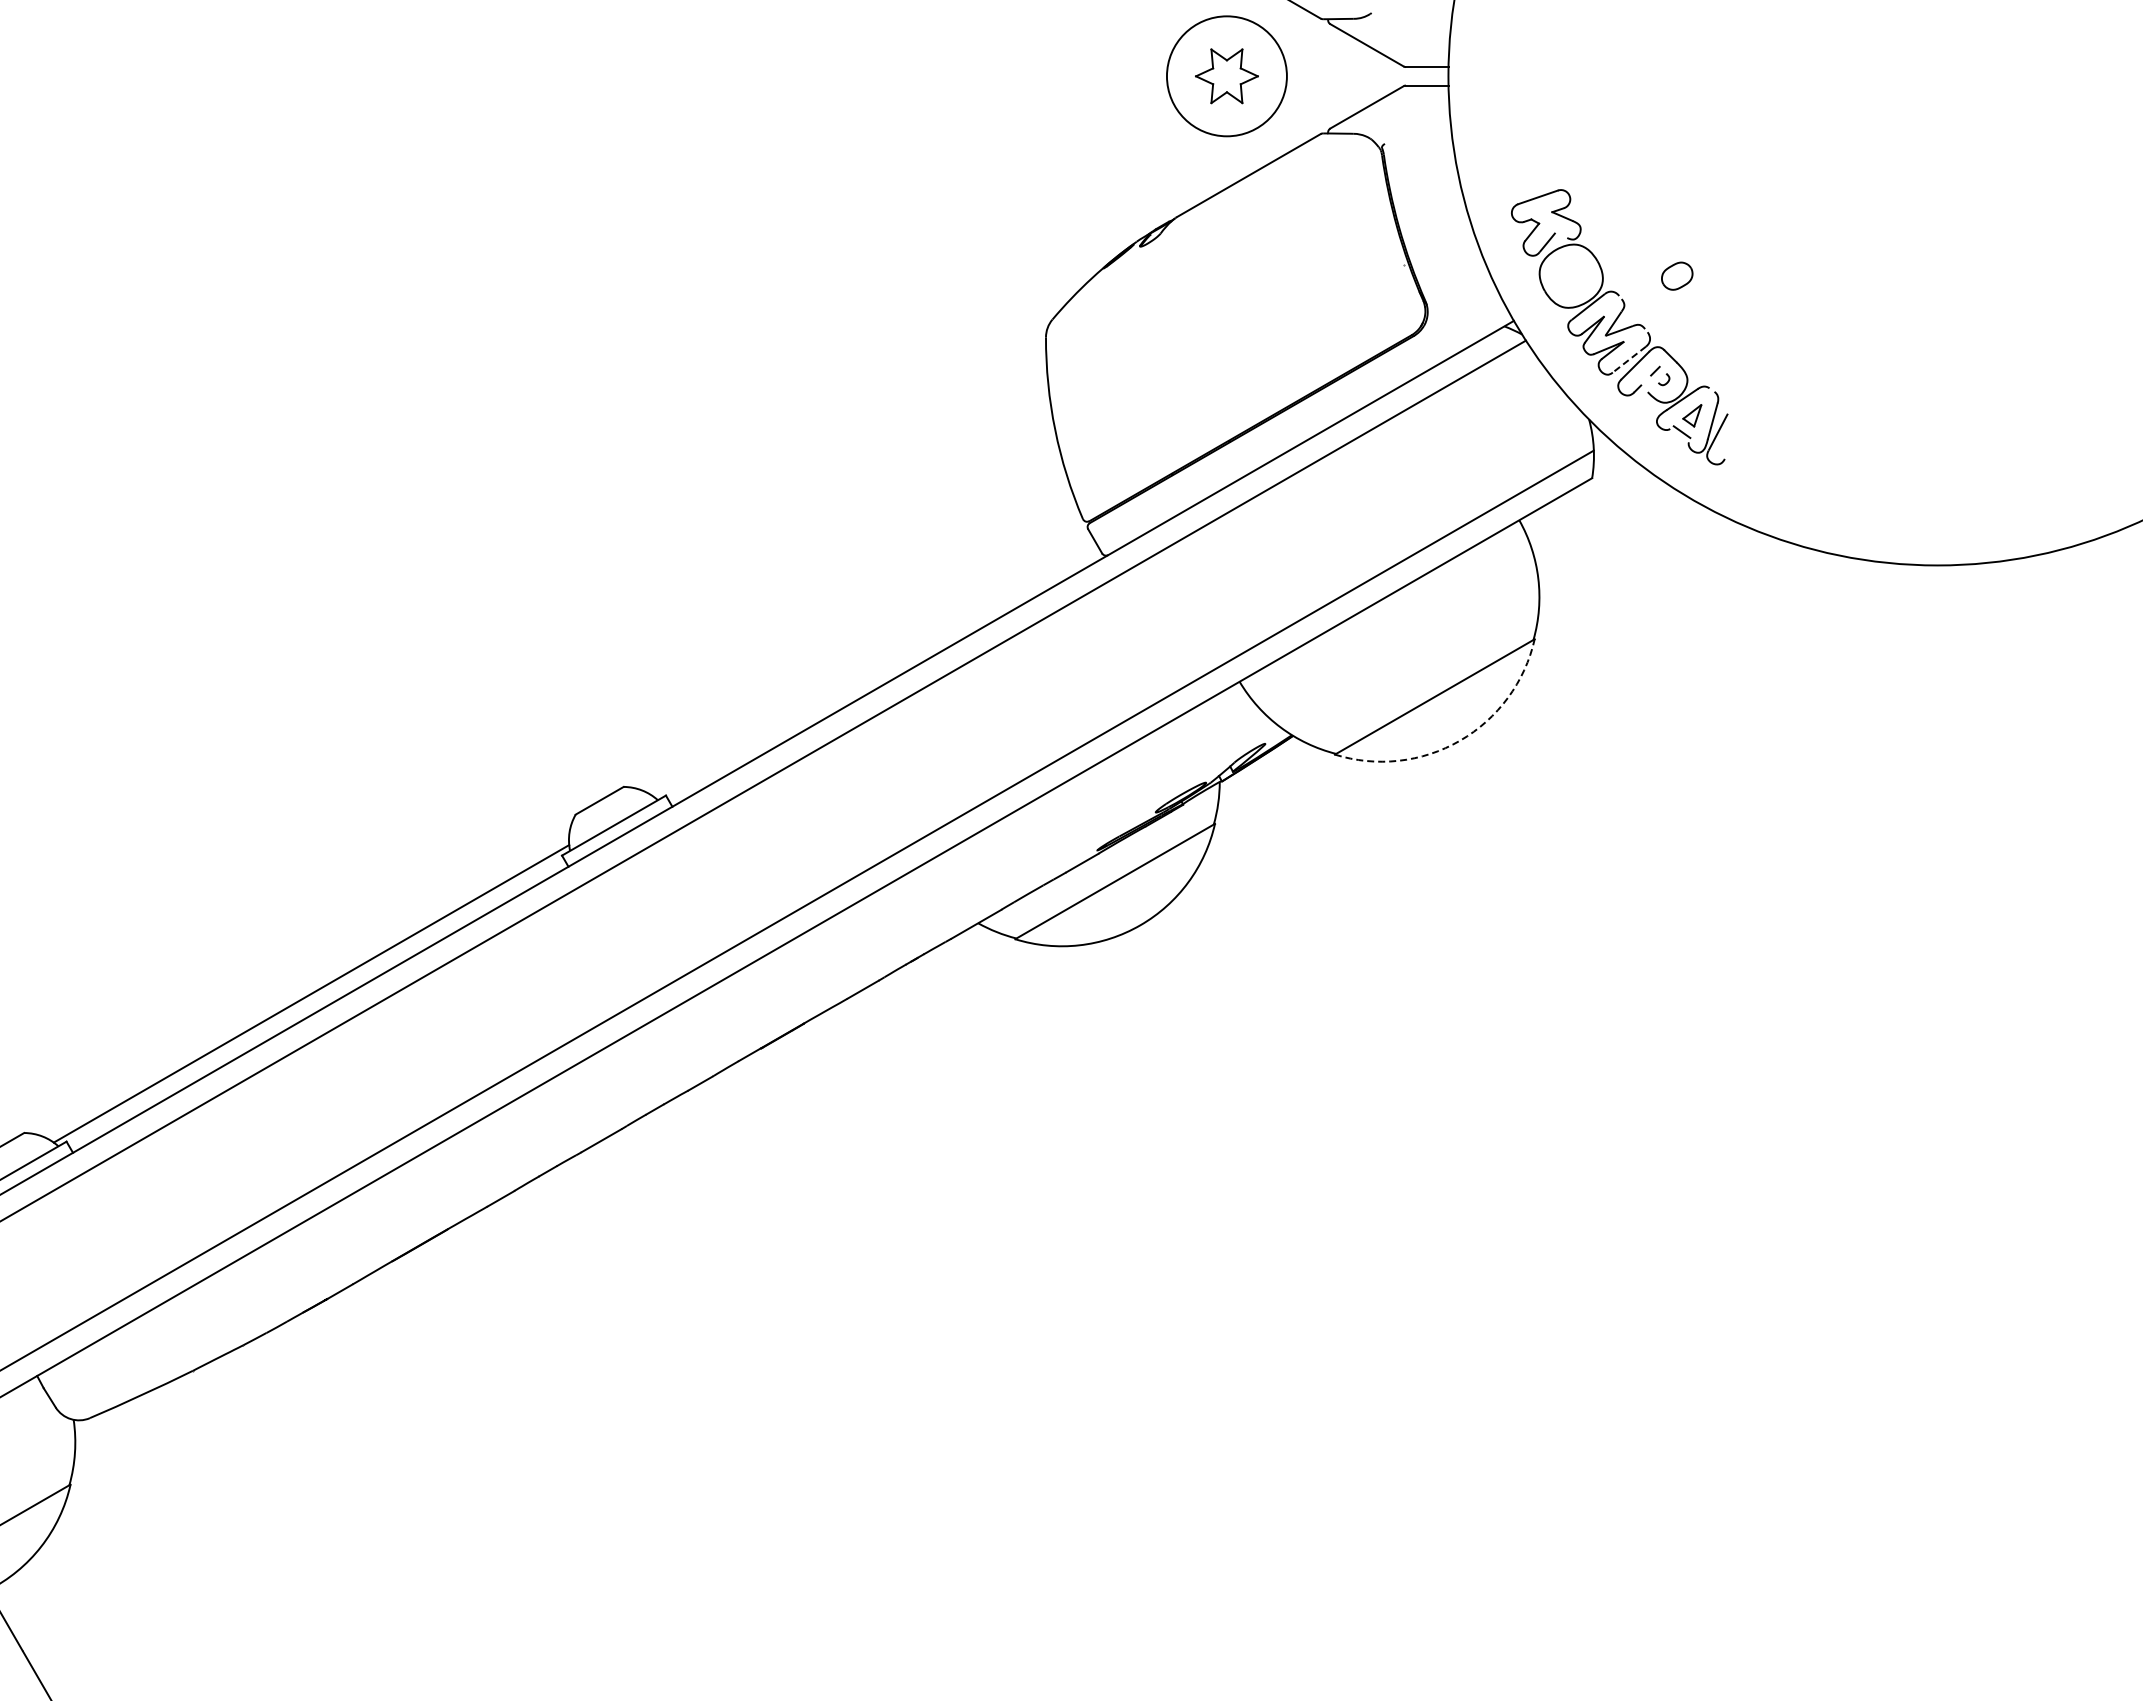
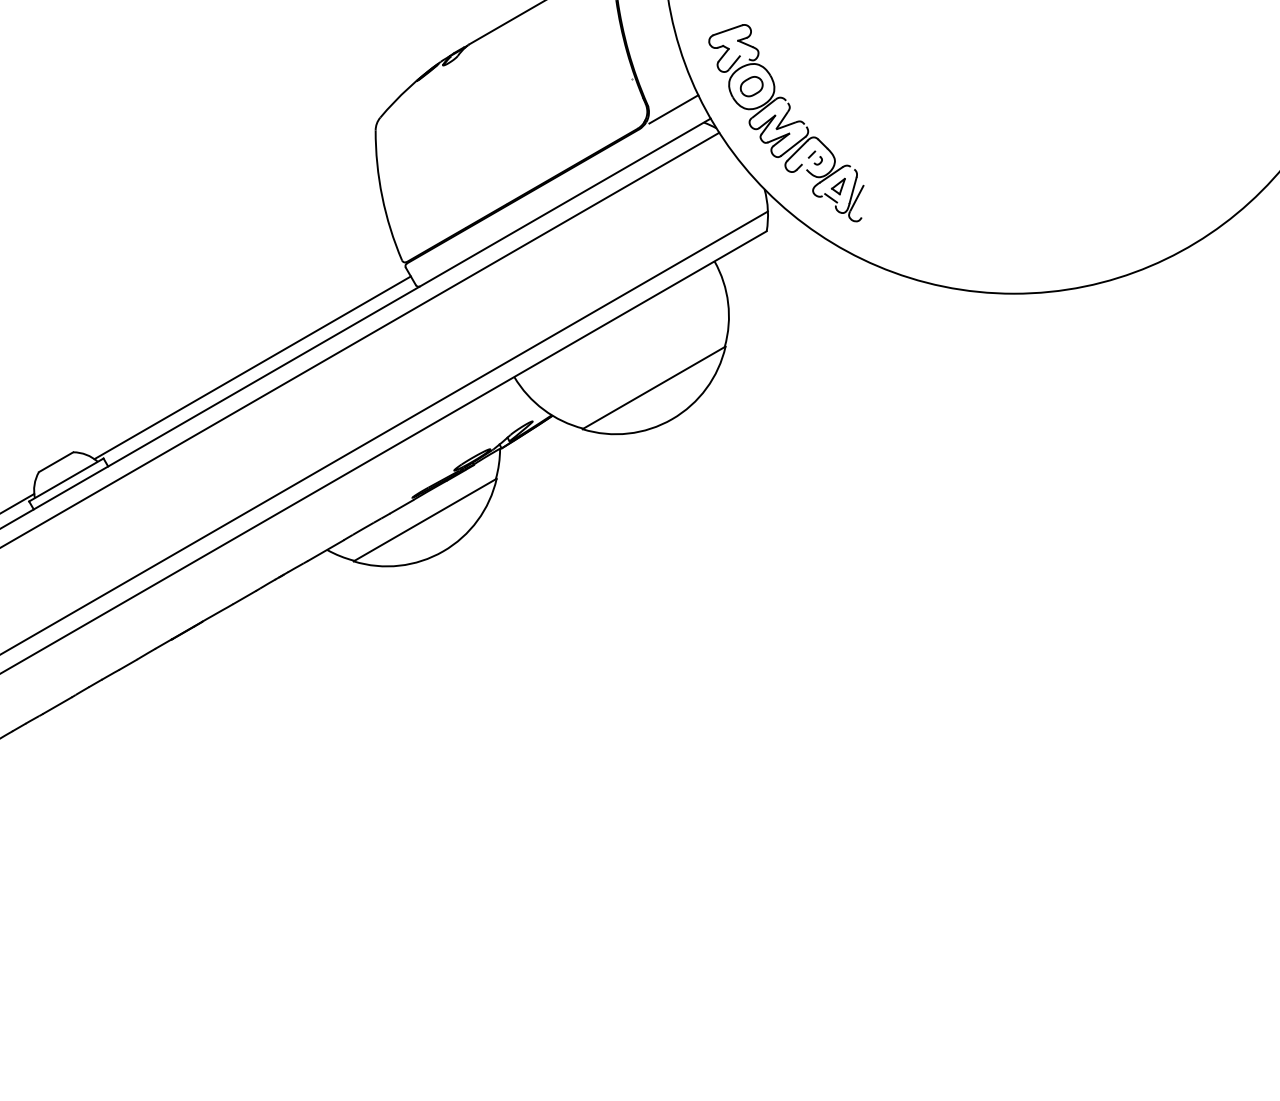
part: (1677, 275) -> (751, 86), moved
line: (1462, 307) -> (673, 109), added
line: (1629, 359) -> (793, 146), dashed -> solid
line: (874, 668) -> (252, 367), added
arc: (1460, 740) -> (672, 419), dashed -> solid

